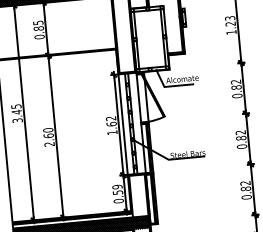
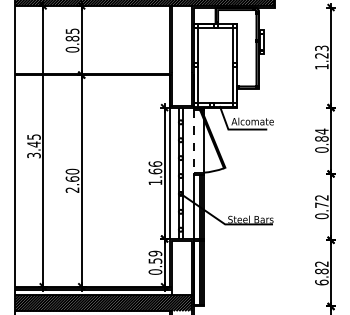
text: (235, 81) -> (321, 131), 0.82 -> 0.84
line: (138, 98) -> (193, 141), solid -> dashed
text: (111, 118) -> (155, 163), 1.62 -> 1.66
text: (241, 138) -> (321, 205), 0.82 -> 0.72
text: (246, 197) -> (321, 282), 0.82 -> 6.82

